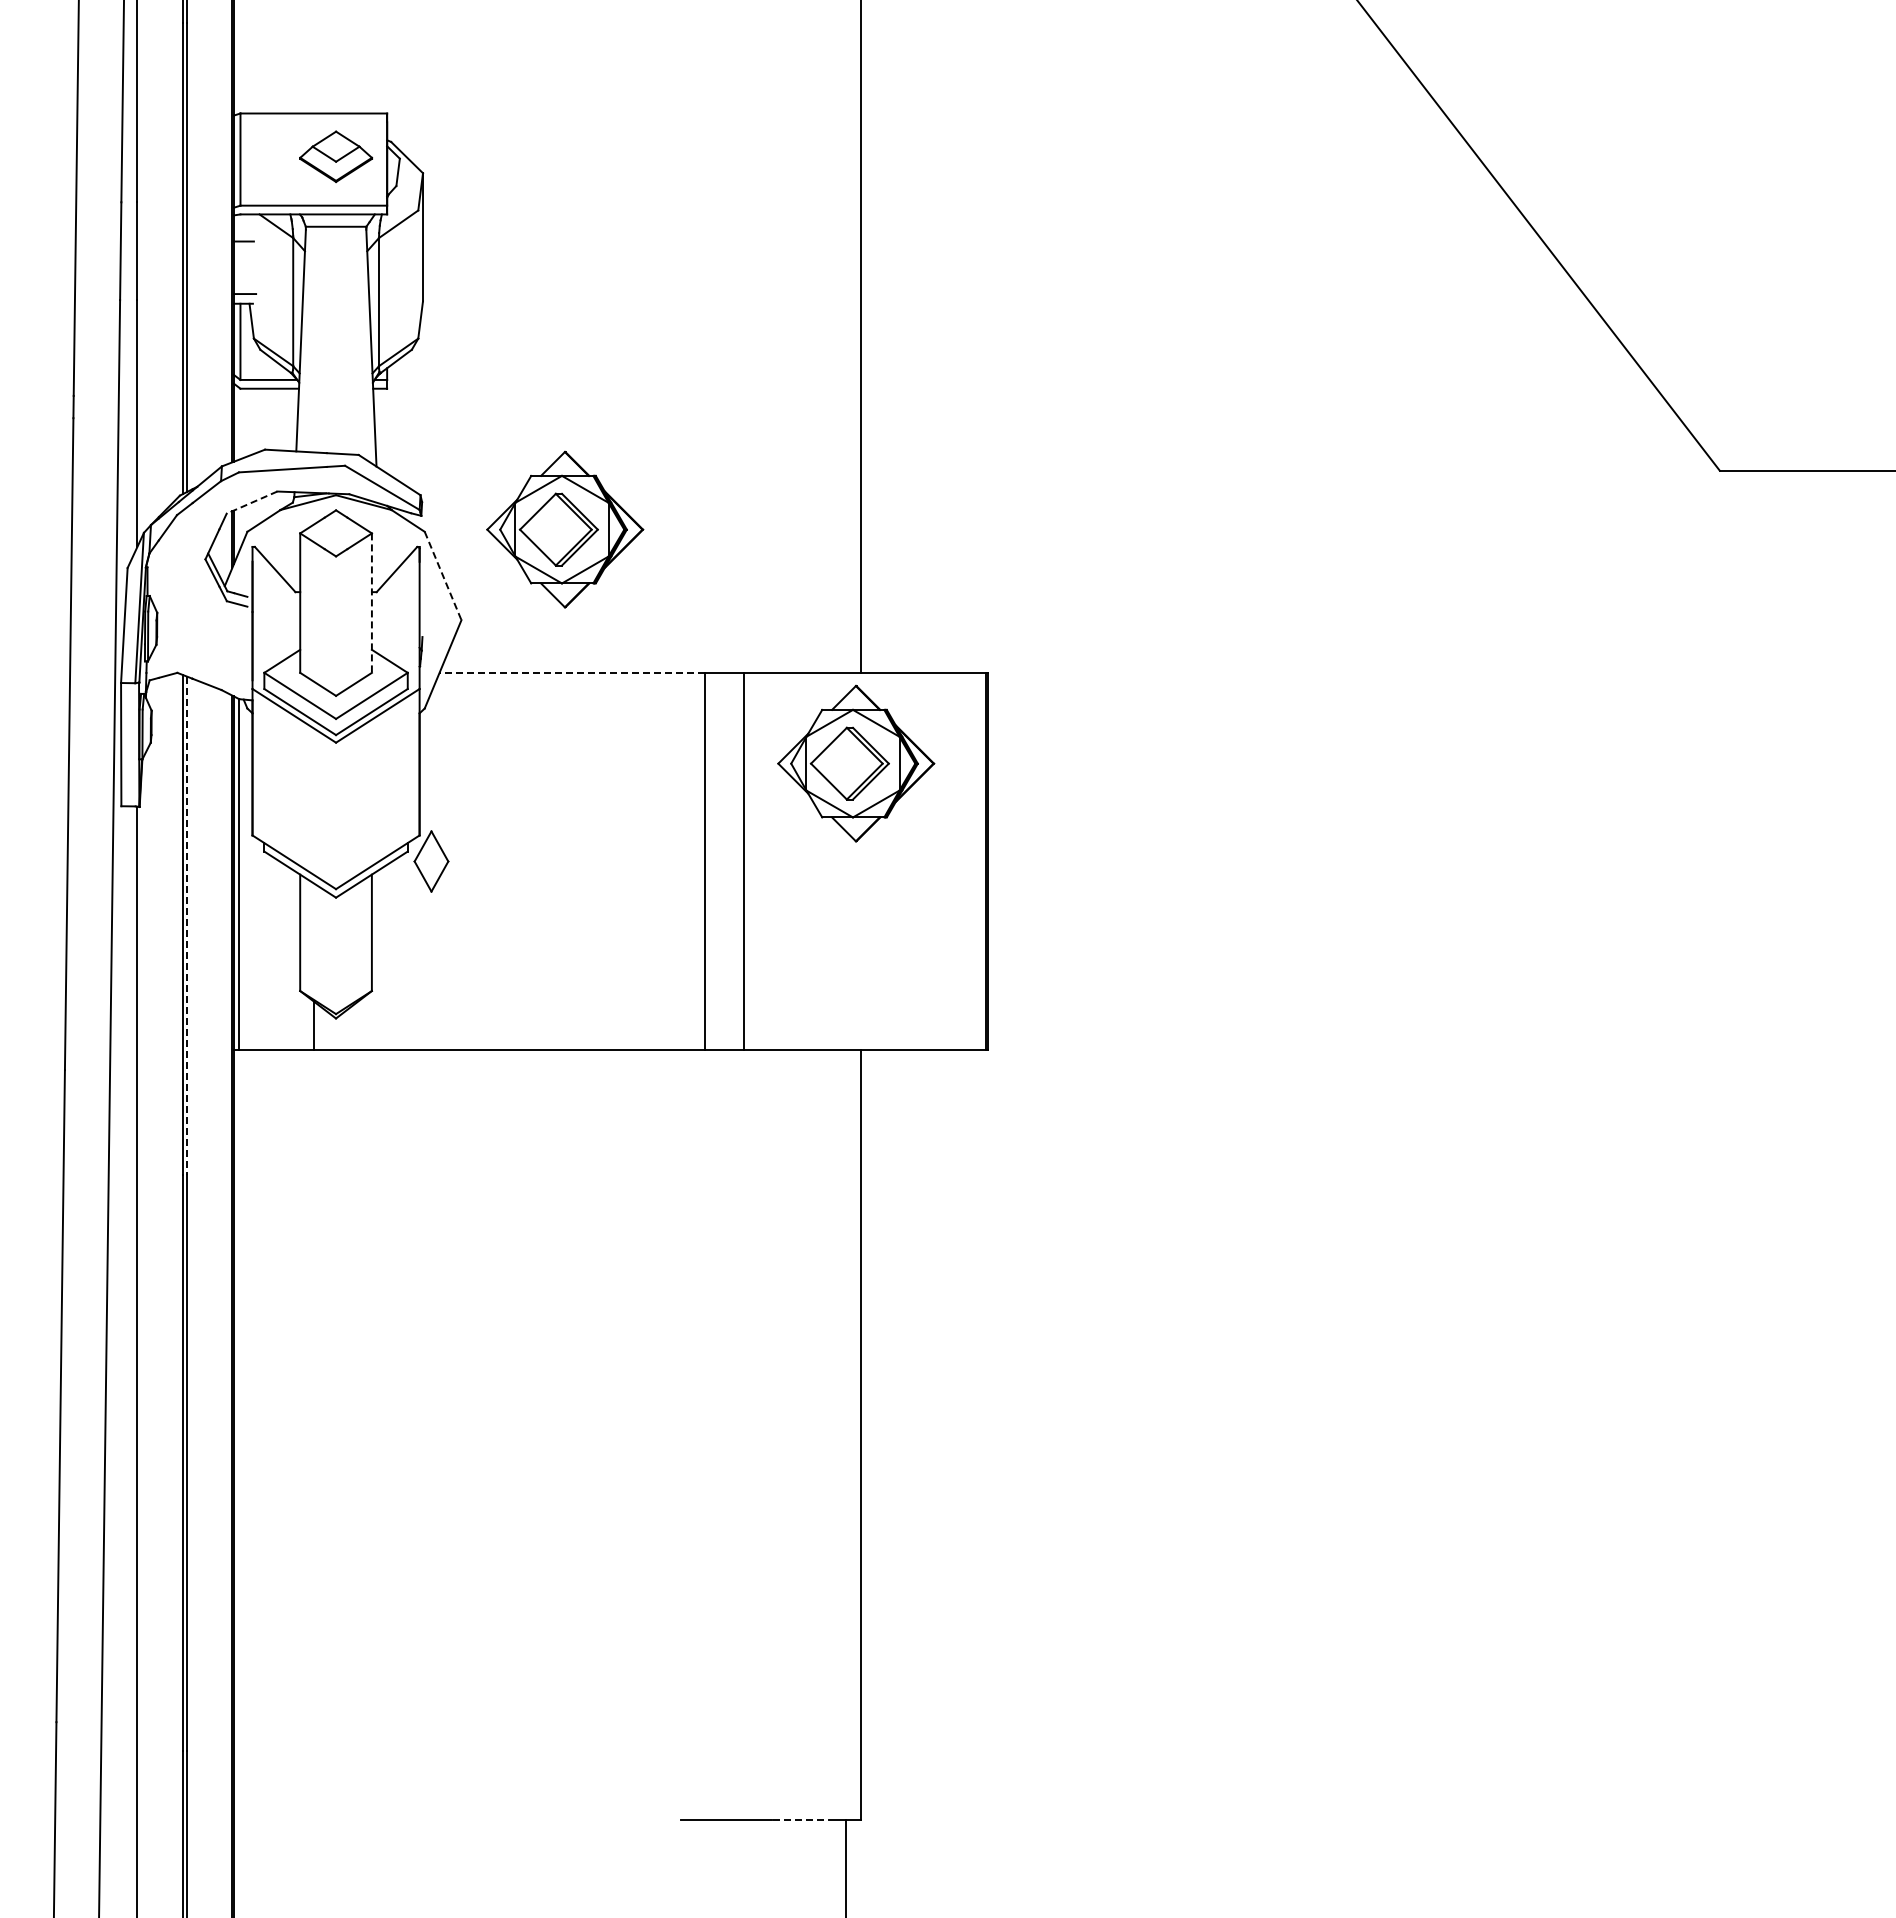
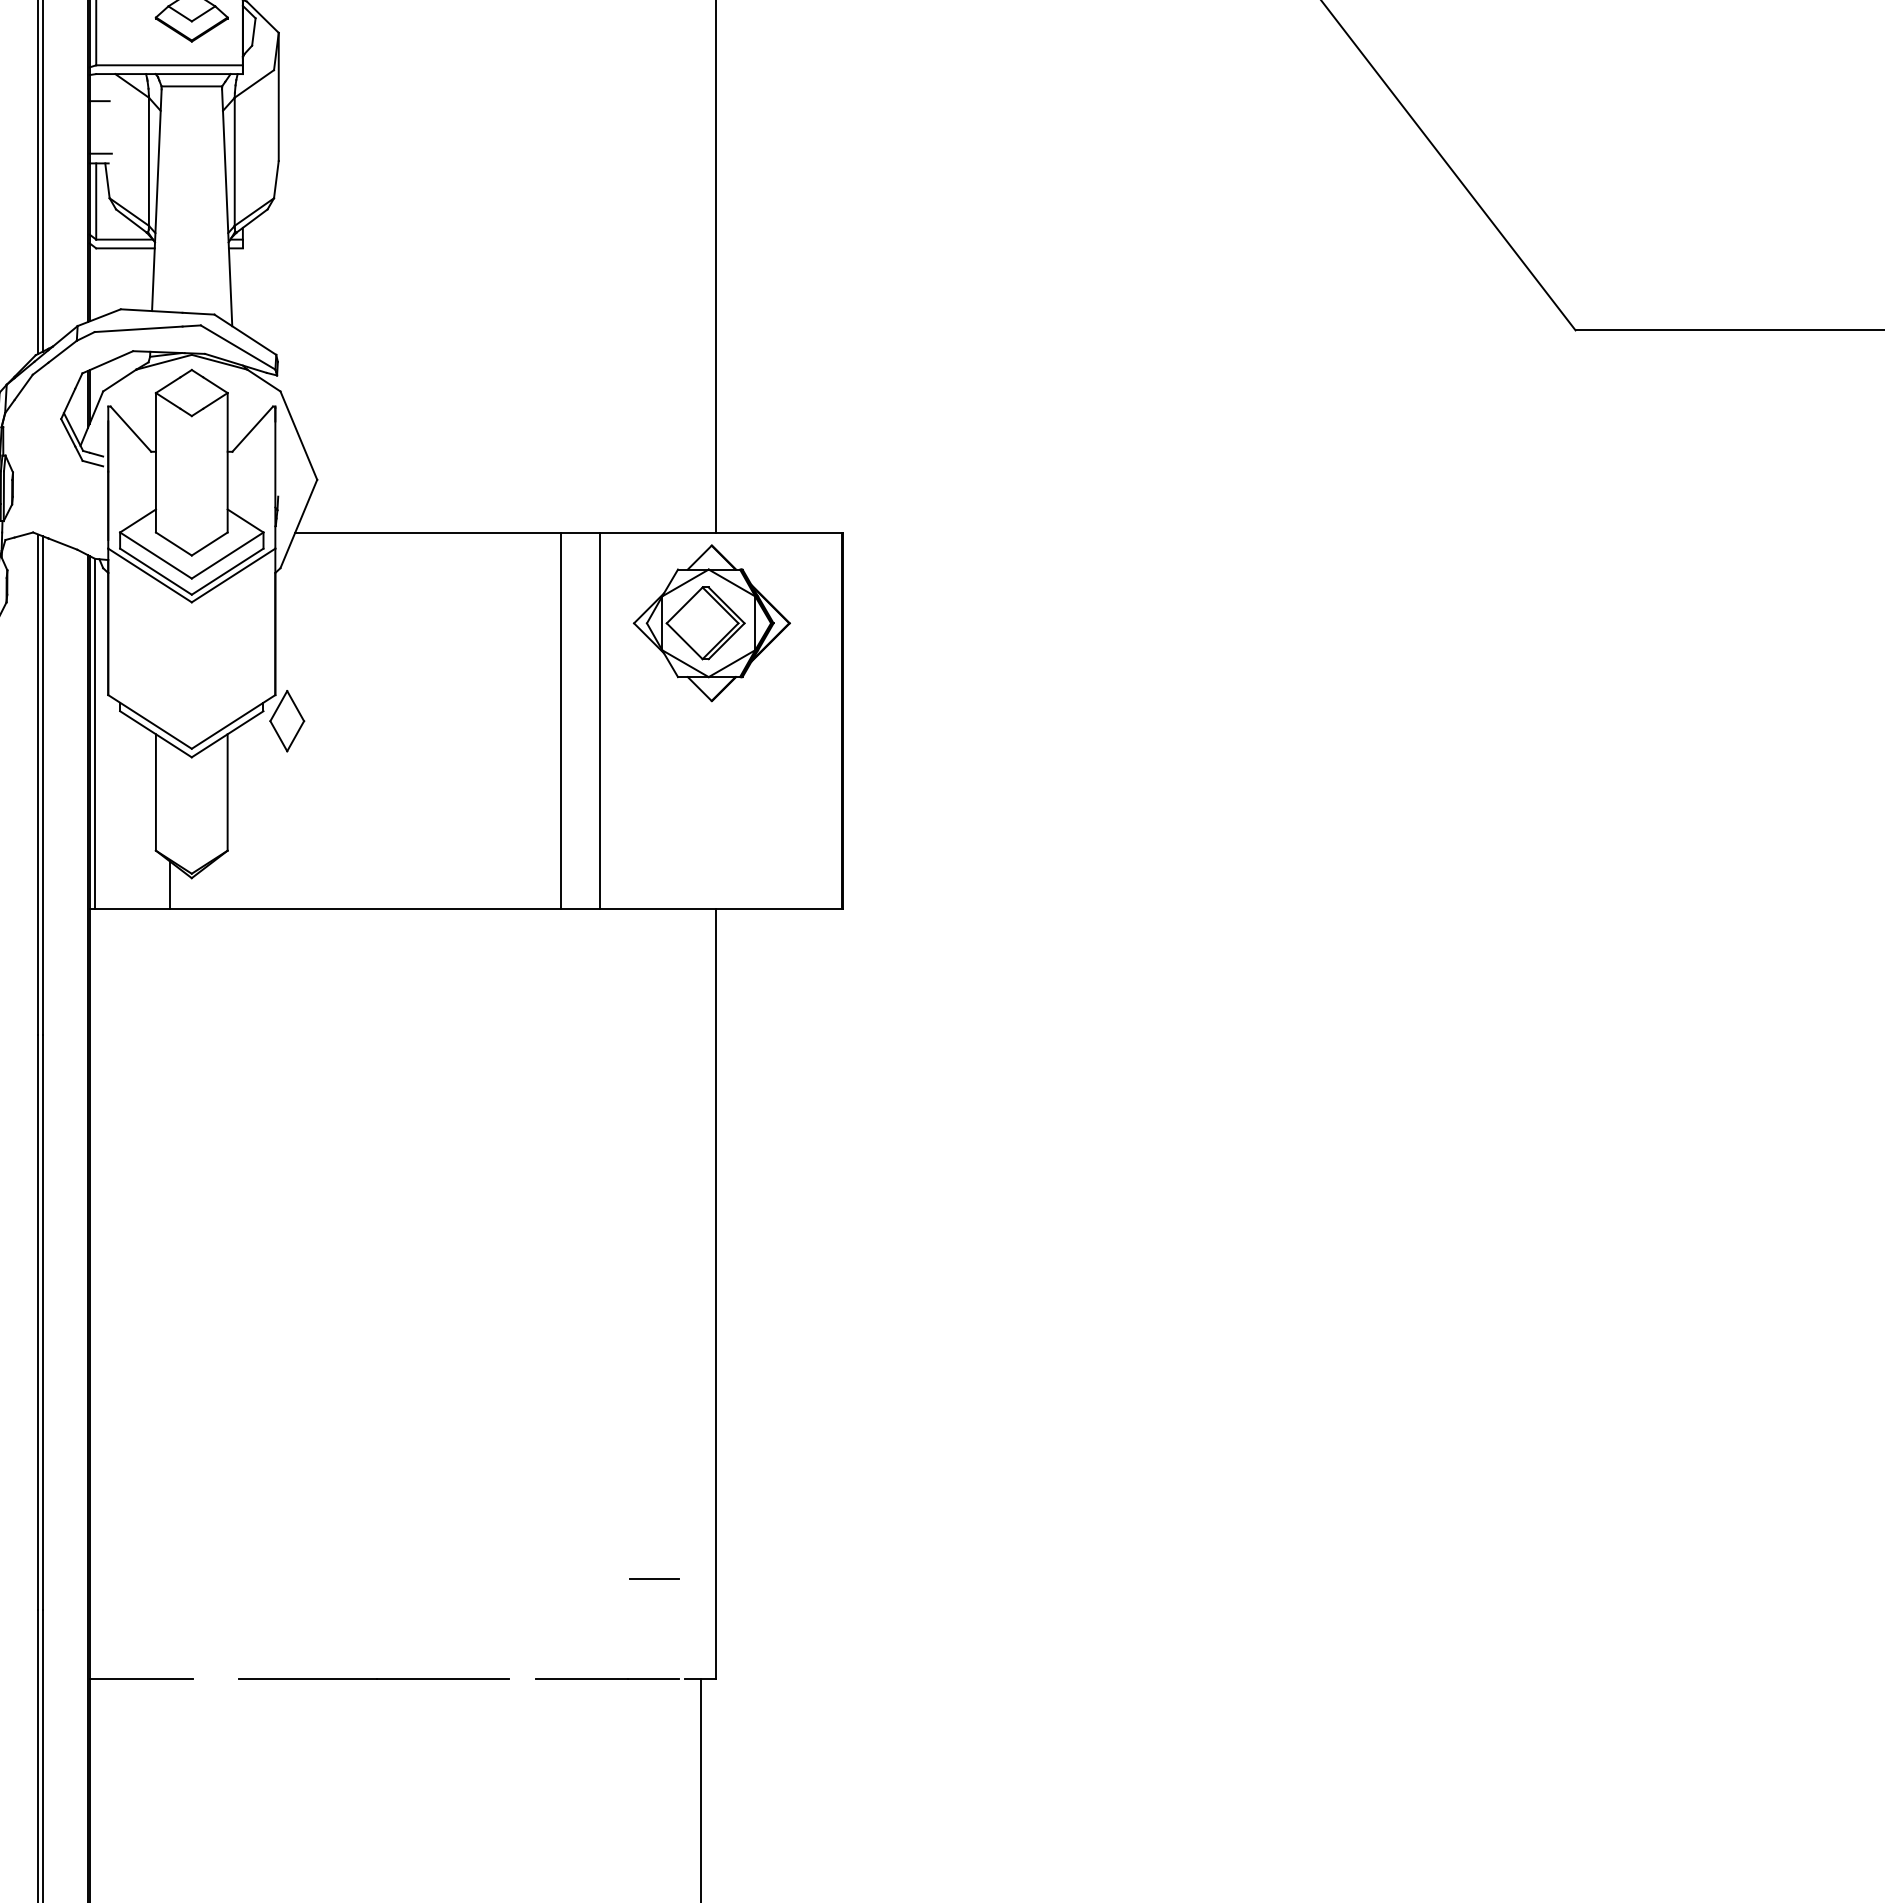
line: (252, 502) -> (108, 362), dashed -> solid
part: (565, 529) -> (421, 389), removed
line: (443, 576) -> (299, 436), dashed -> solid
line: (371, 603) -> (227, 463), dashed -> solid
line: (571, 673) -> (427, 533), dashed -> solid
line: (187, 926) -> (43, 786), dashed -> solid
line: (798, 1719) -> (654, 1579), added
line: (285, 1819) -> (141, 1679), added
line: (517, 1819) -> (373, 1679), added
line: (798, 1819) -> (654, 1679), dashed -> solid

